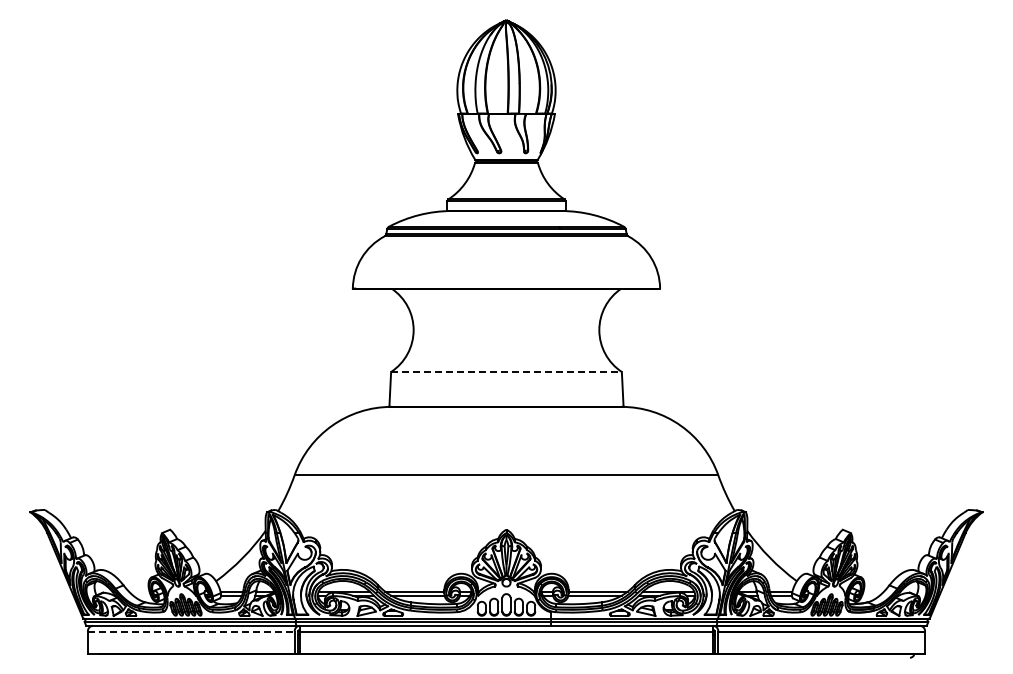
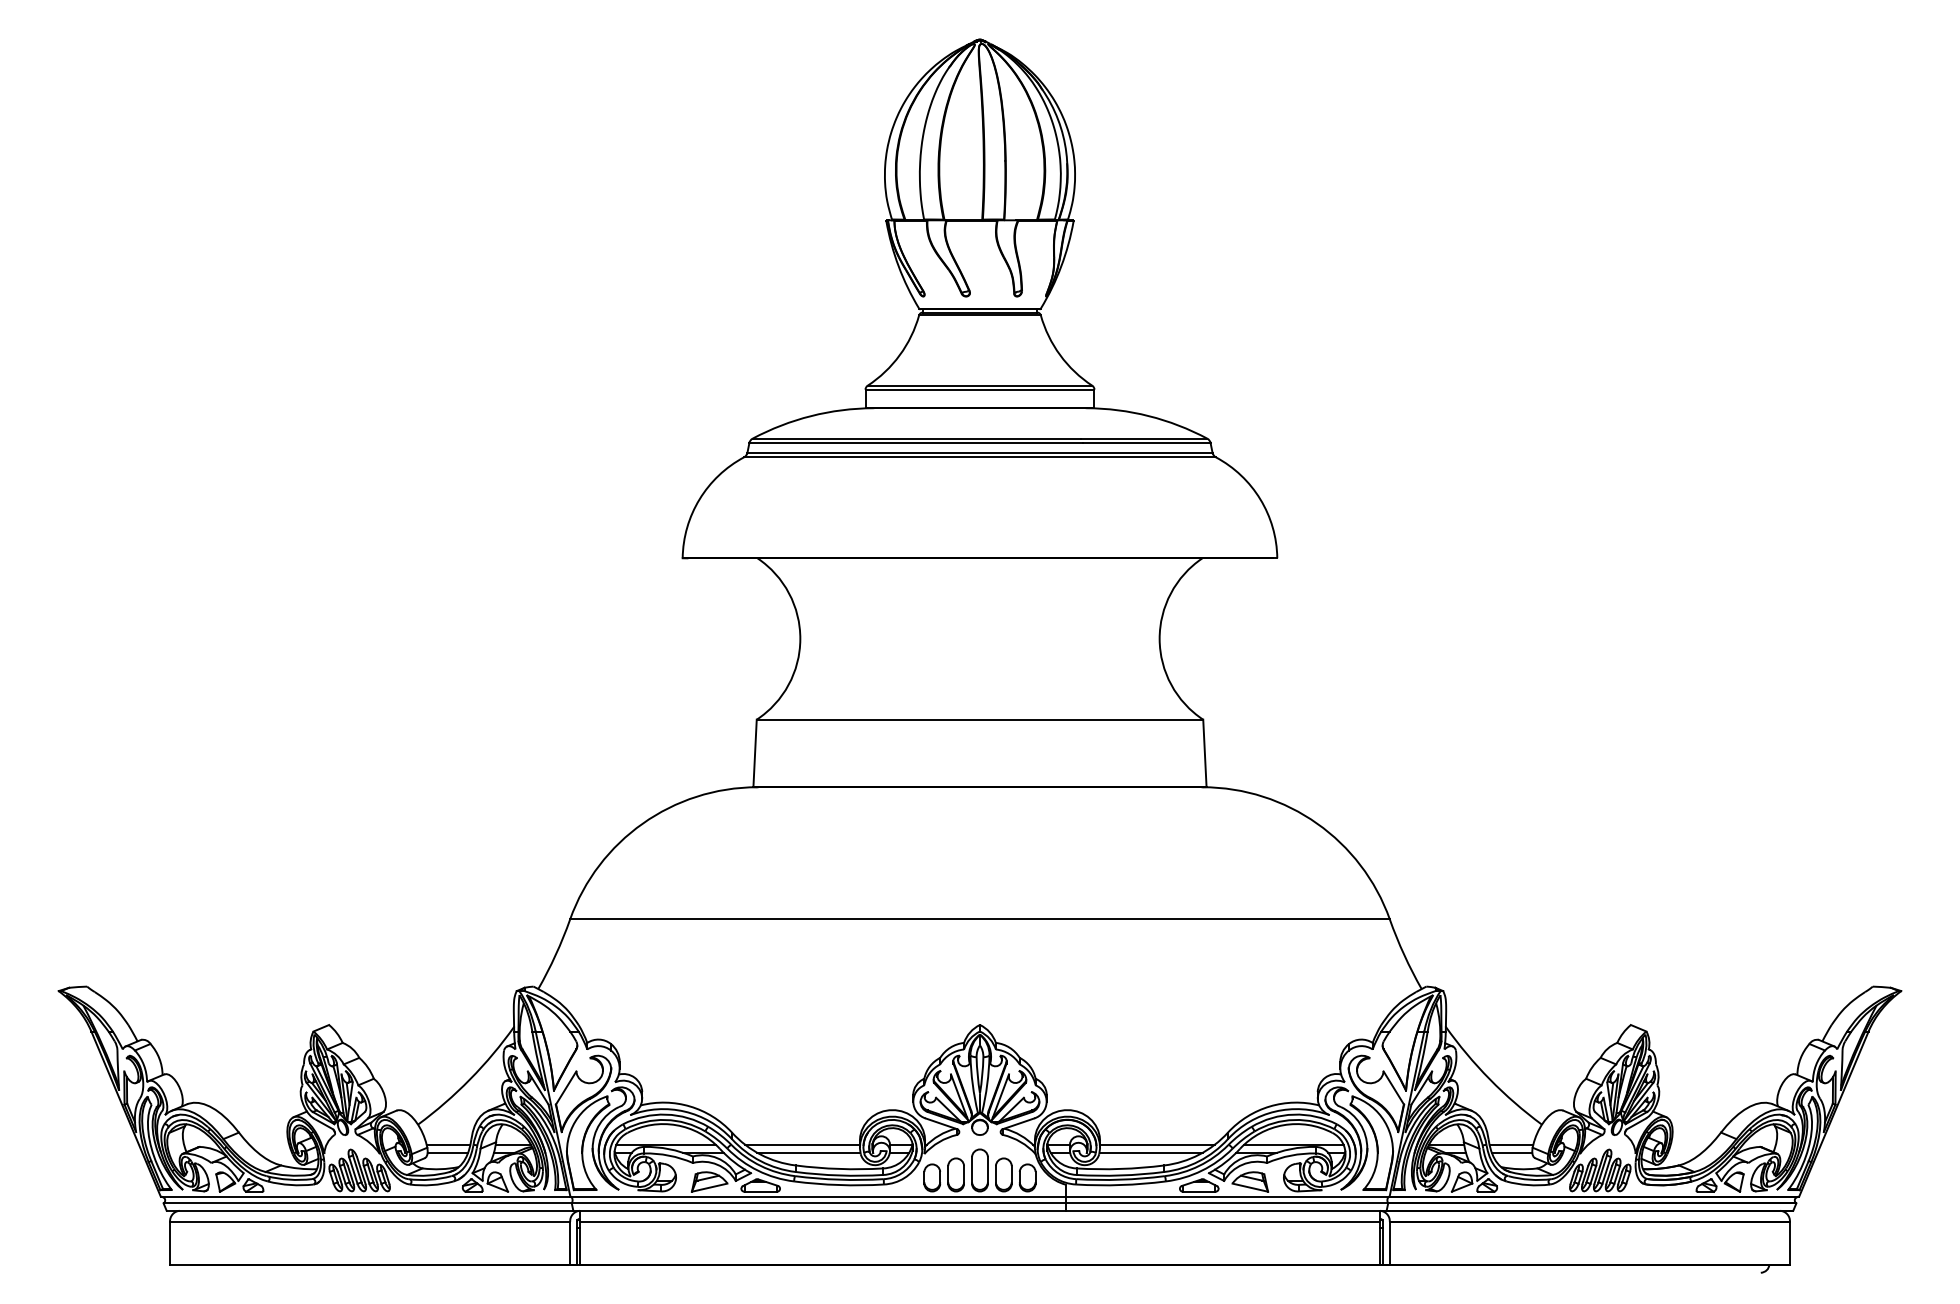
line: (507, 371) -> (981, 718), dashed -> solid
line: (191, 631) -> (370, 1221), dashed -> solid

